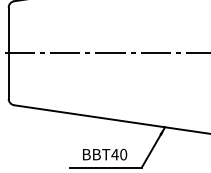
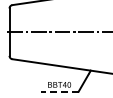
line: (106, 167) -> (60, 91), solid -> dashed

